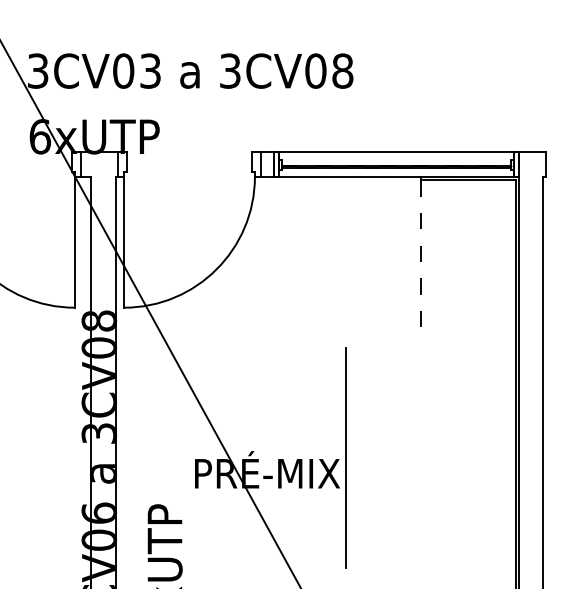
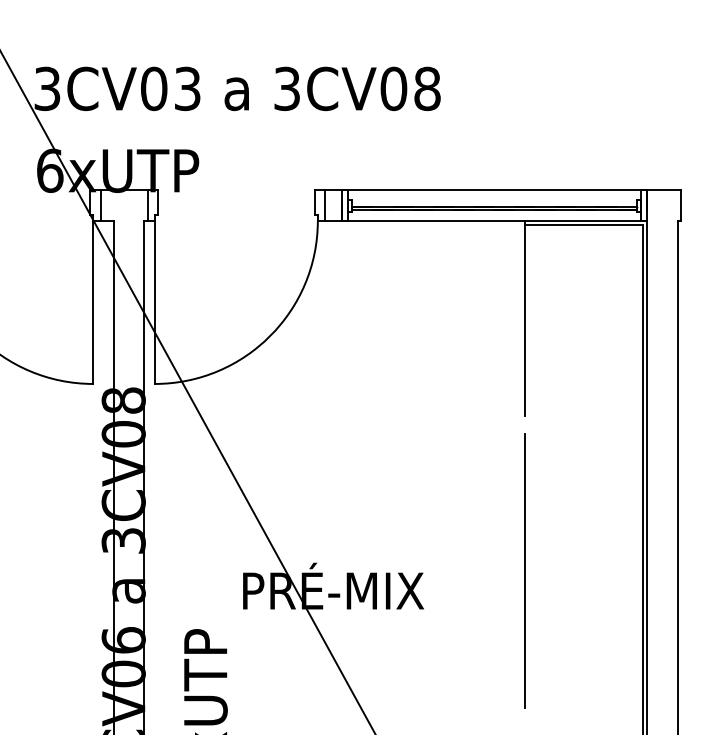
line: (421, 257) -> (525, 321), dashed -> solid
line: (345, 457) -> (524, 570), moved

